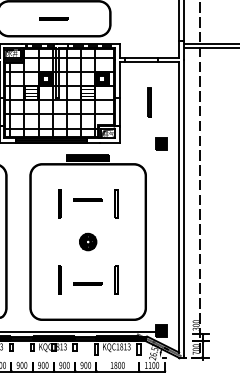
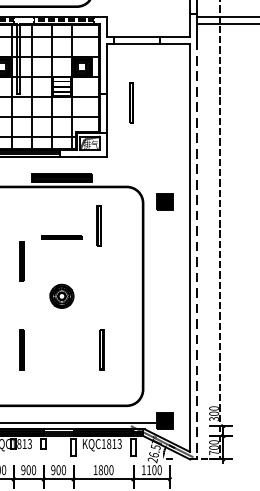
line: (149, 102) -> (131, 102), moved
part: (161, 143) -> (165, 201), moved
line: (59, 203) -> (21, 260), moved
line: (115, 203) -> (97, 225), moved
line: (183, 208) -> (196, 249), solid -> dashed
line: (87, 283) -> (61, 354), removed

